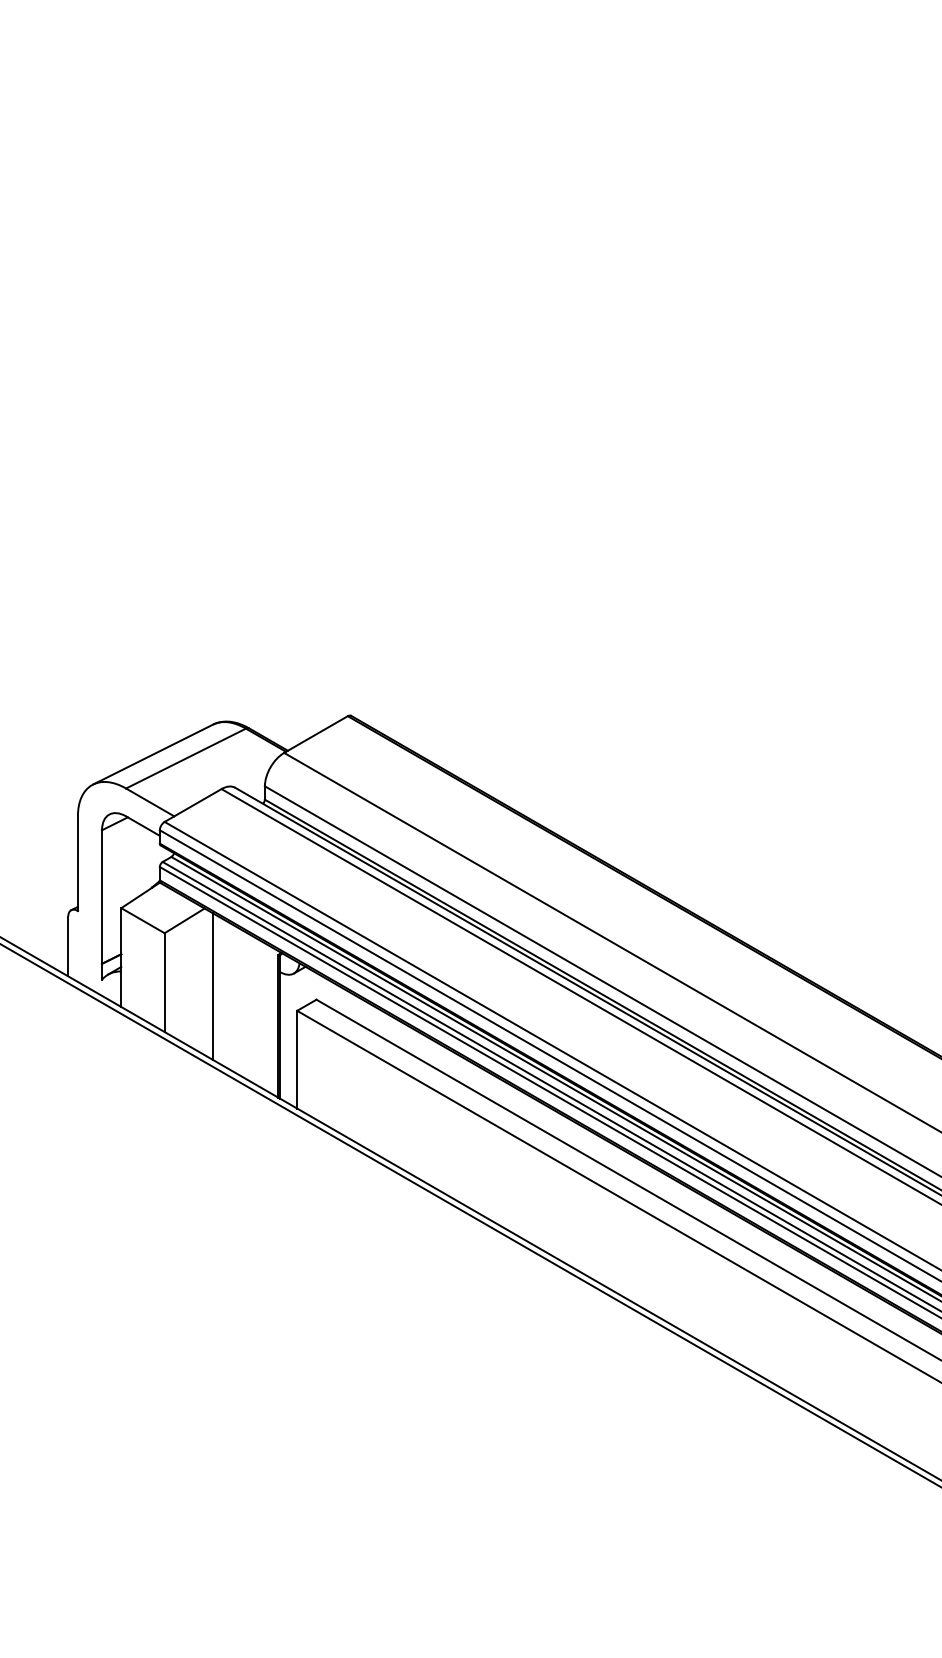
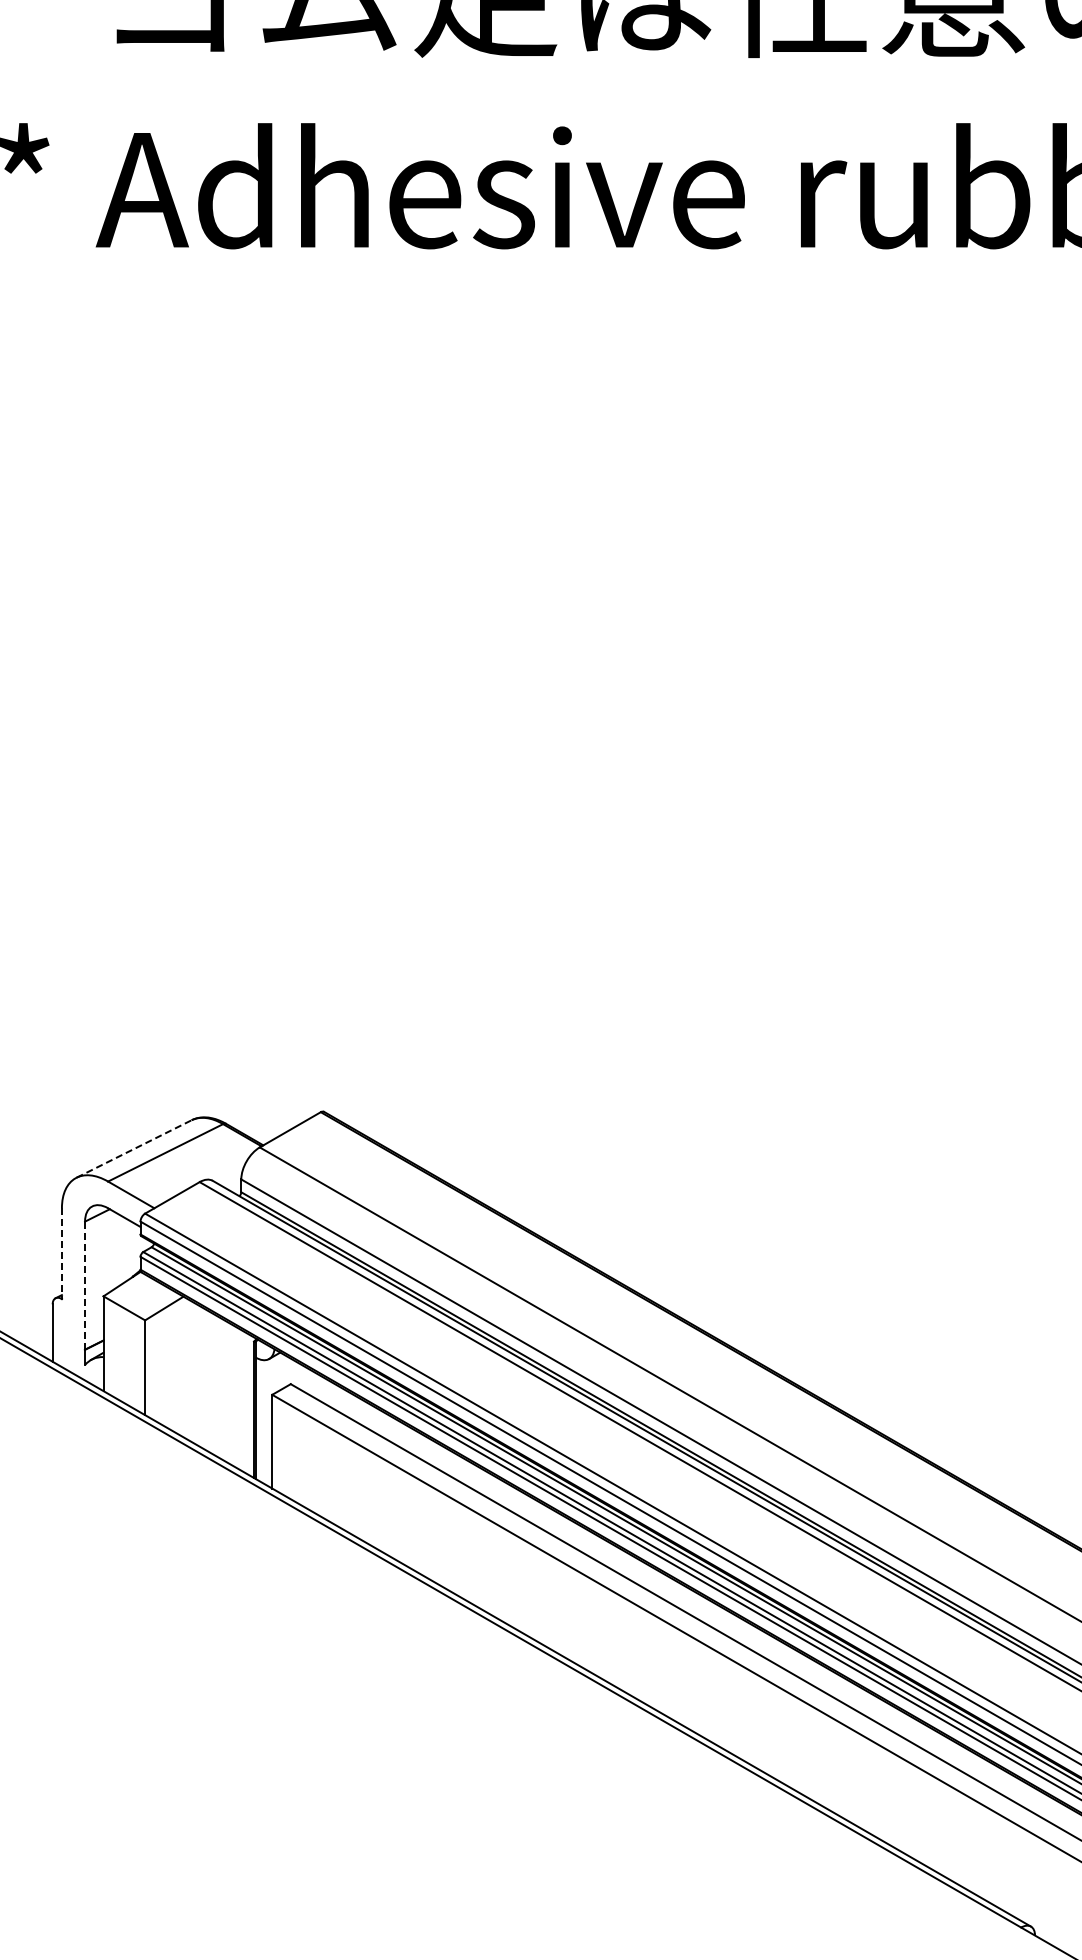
line: (153, 754) -> (134, 1148), solid -> dashed
line: (77, 864) -> (61, 1254), solid -> dashed
line: (102, 896) -> (85, 1285), solid -> dashed
line: (212, 986) -> (191, 1371), removed

